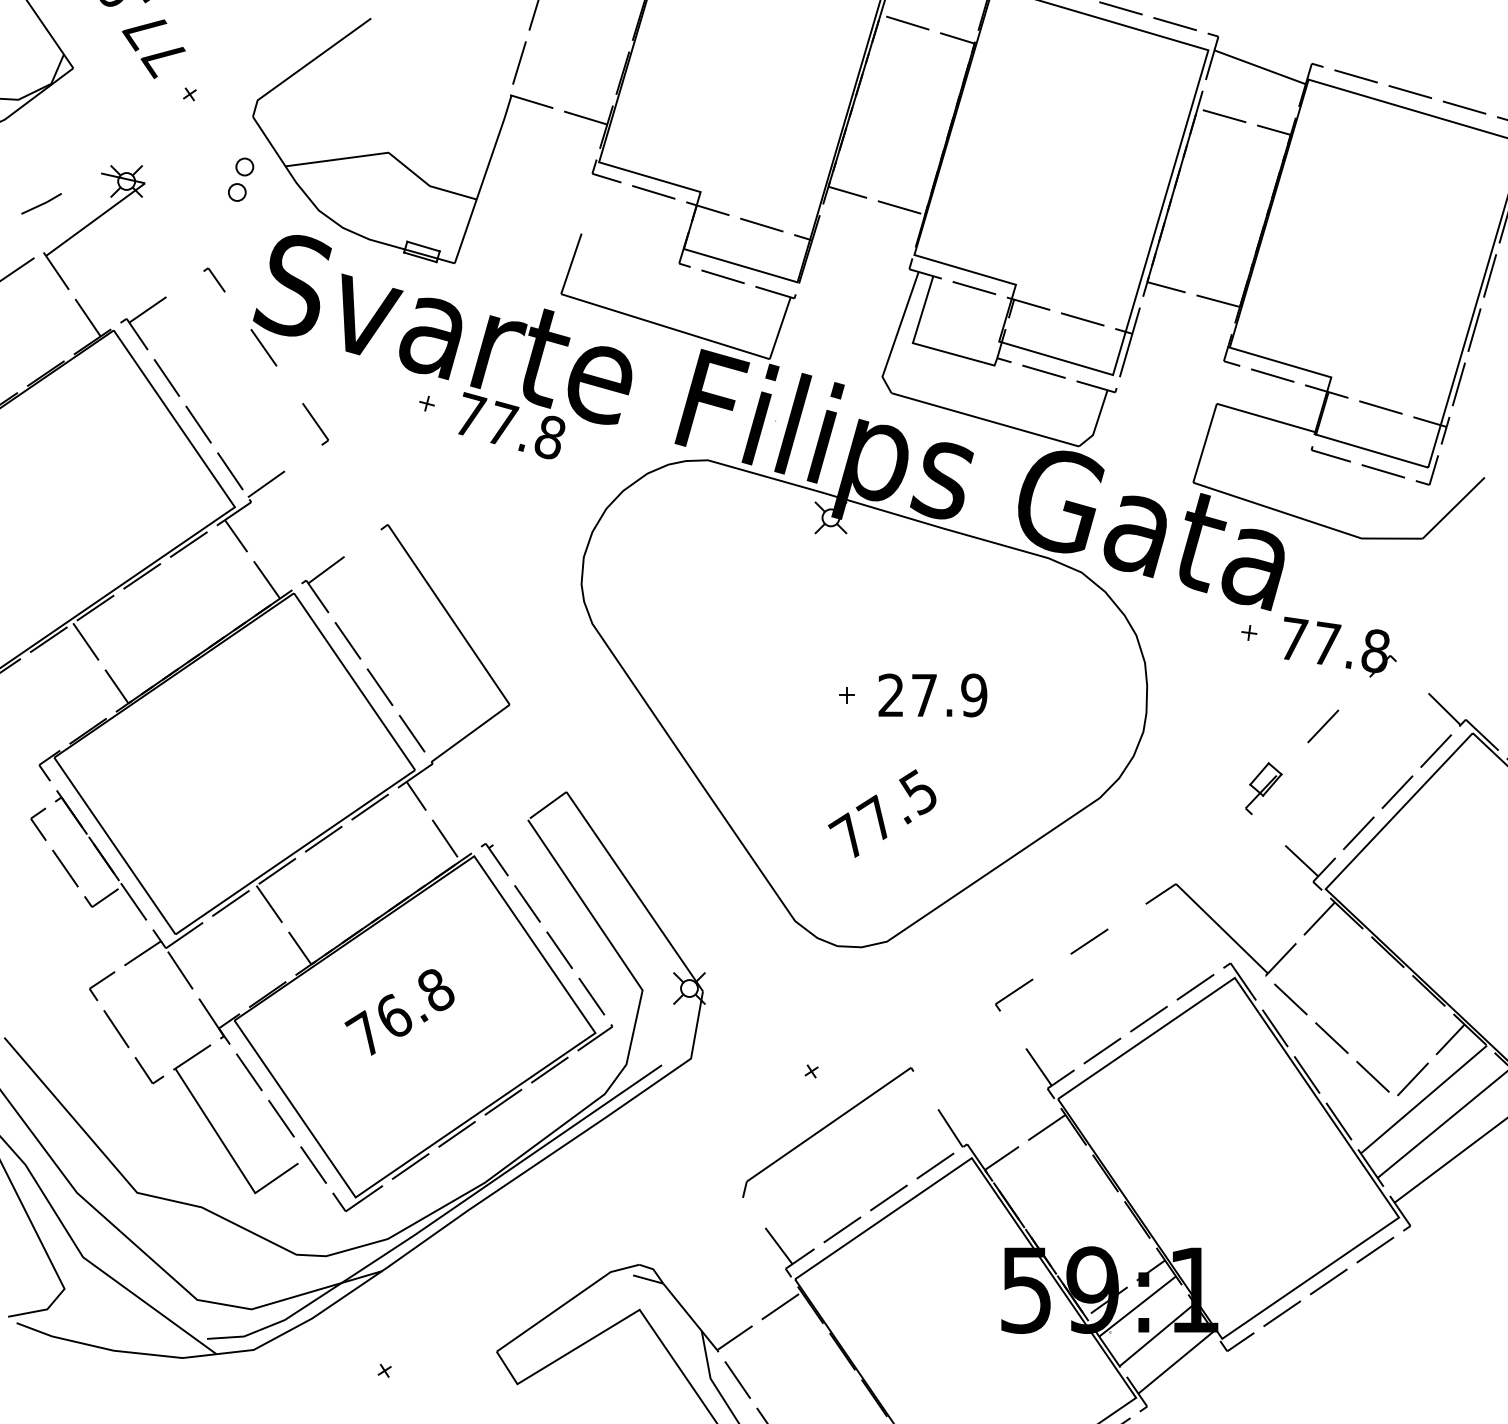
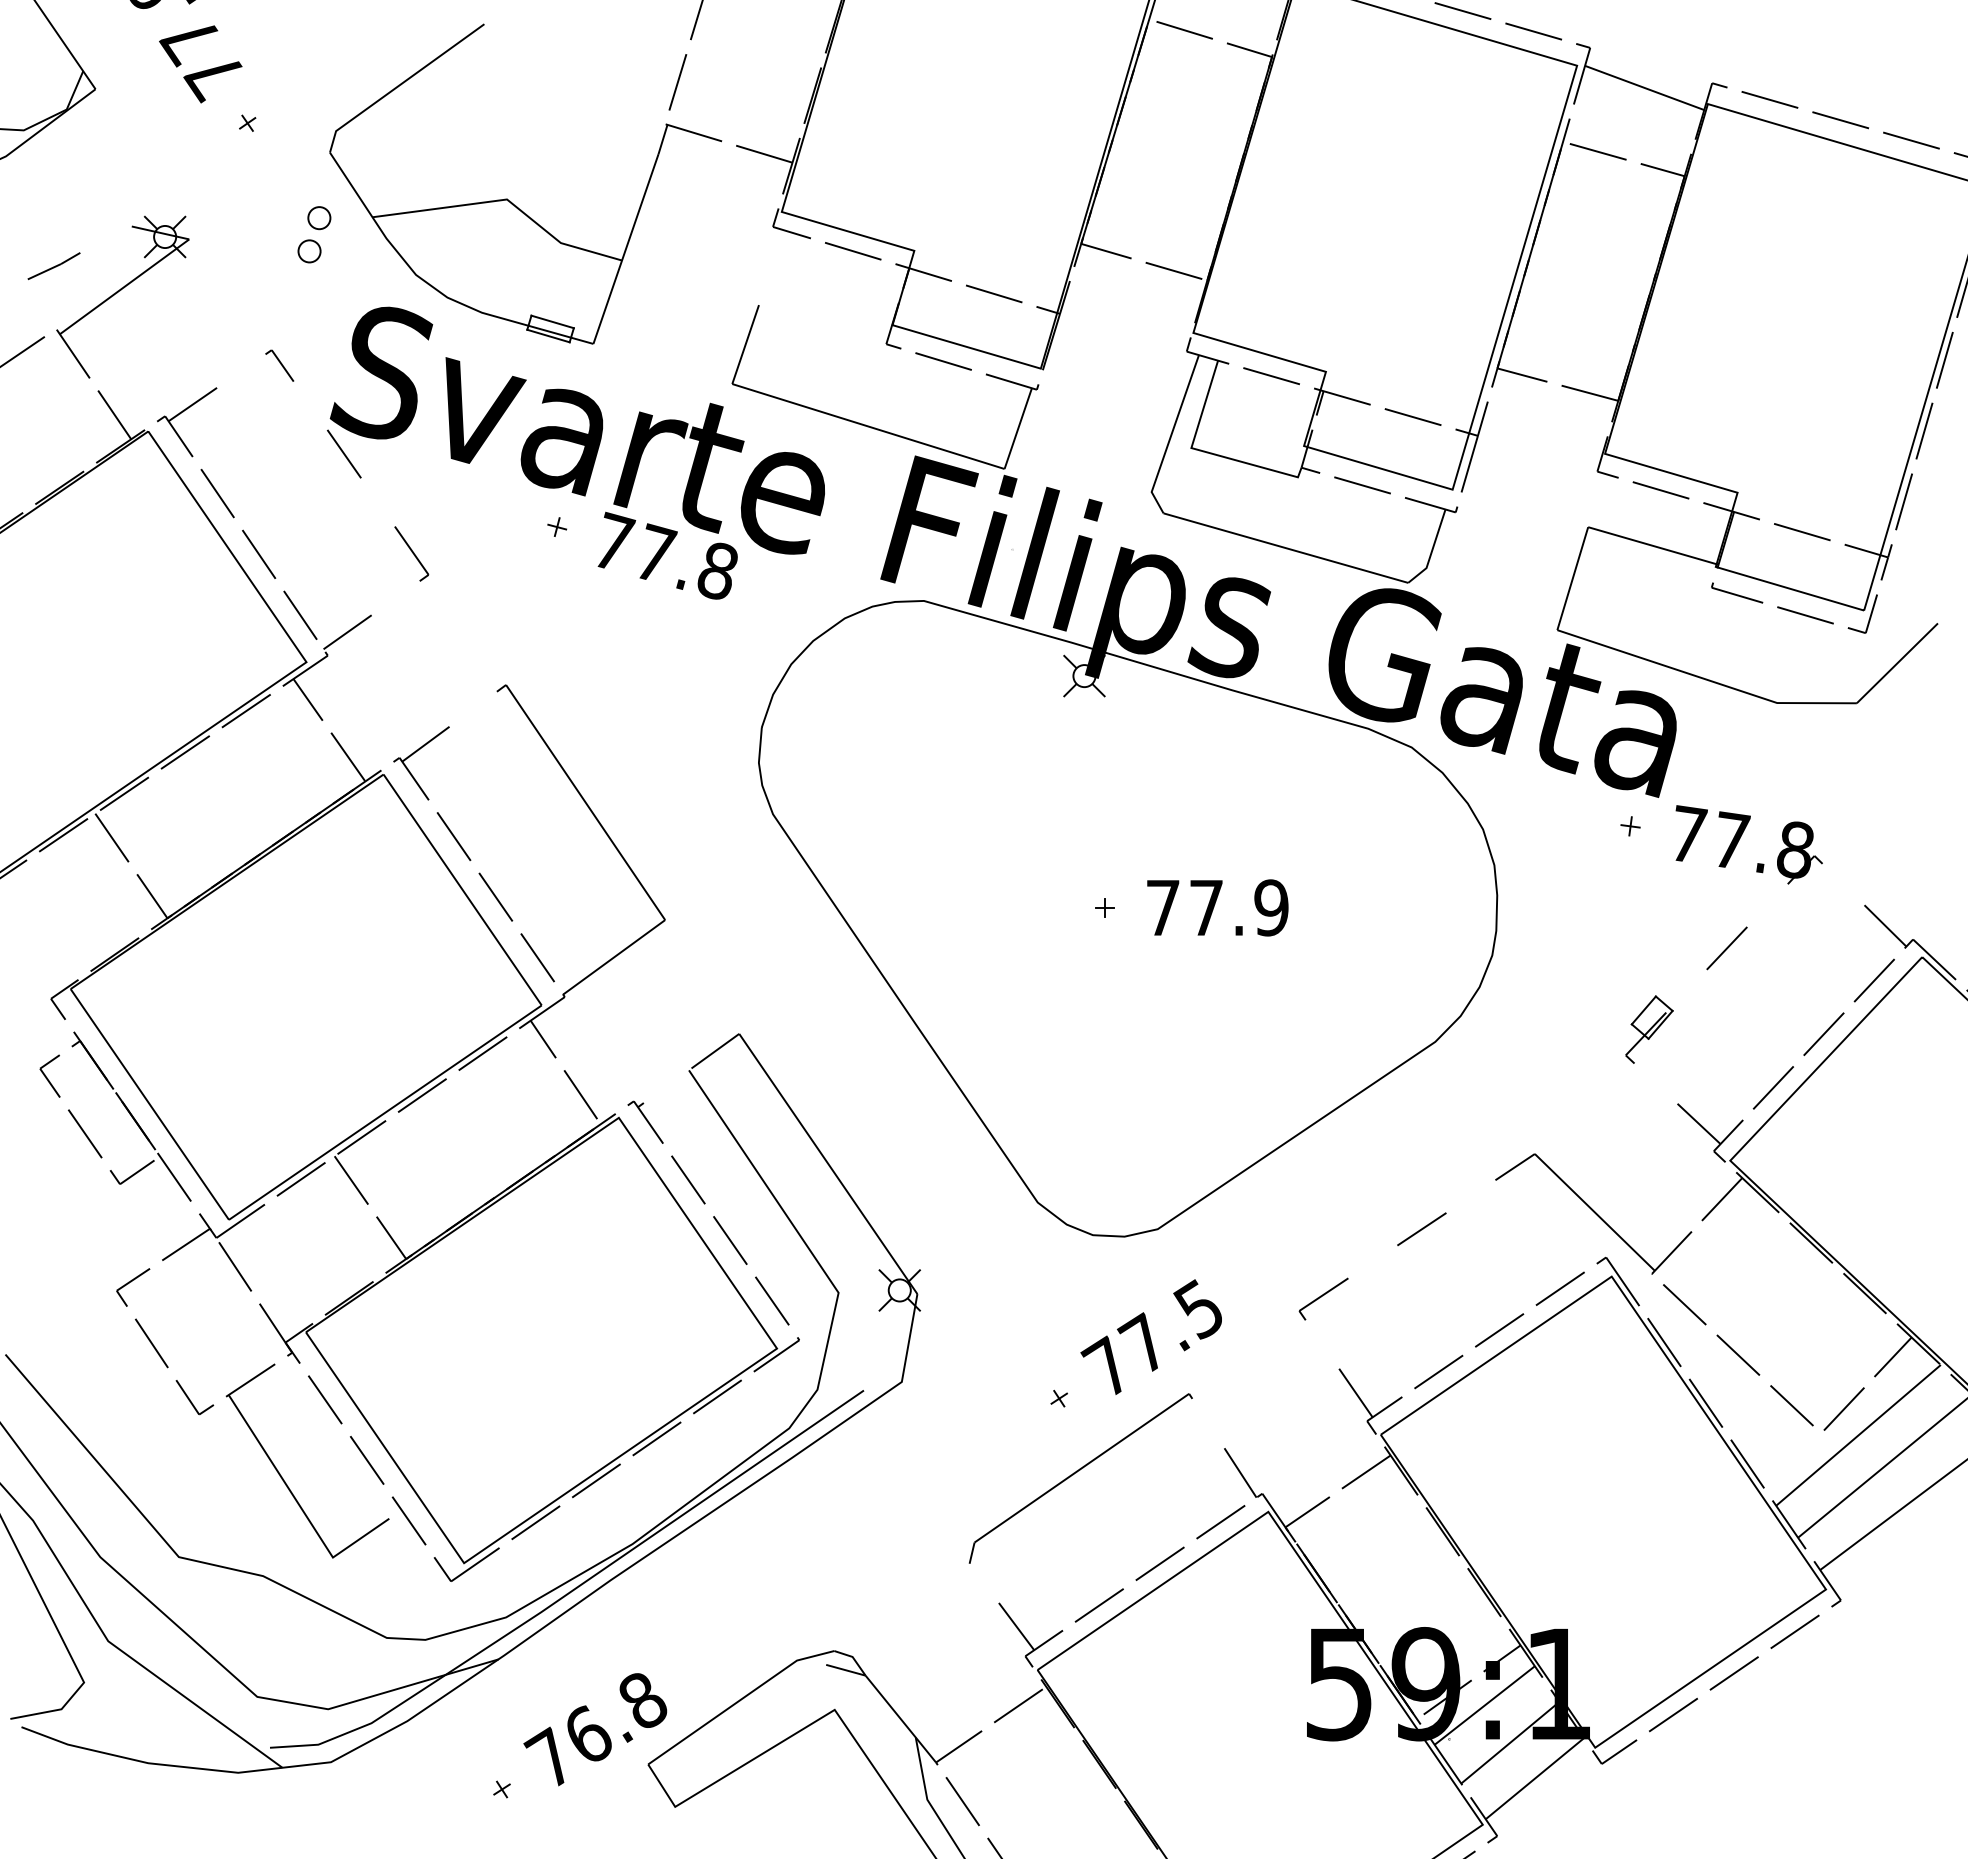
text: (890, 695) -> (1162, 907), 27.9 -> 77.9
text: (881, 813) -> (1150, 1336), moved
text: (399, 1012) -> (595, 1729), moved

